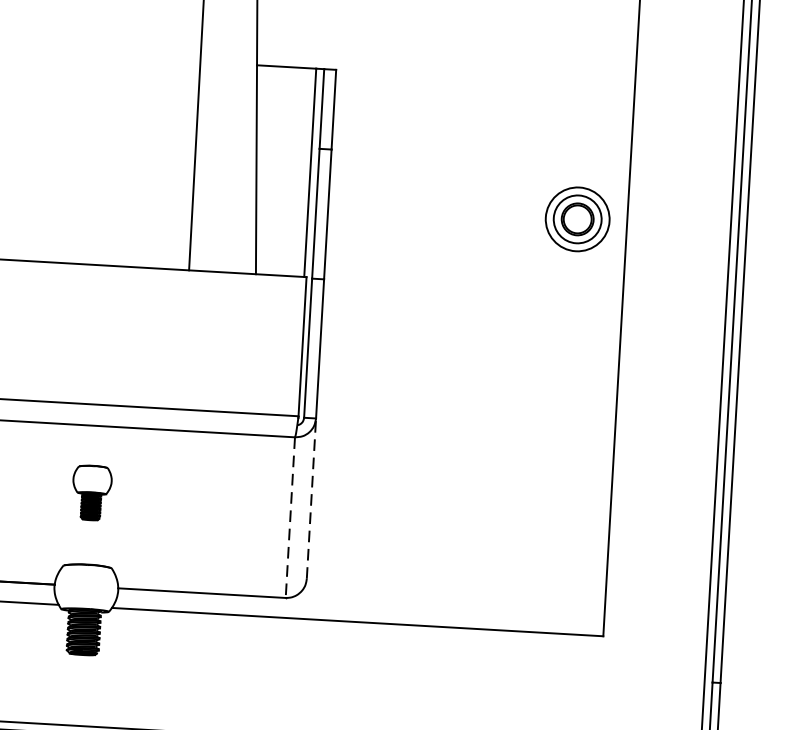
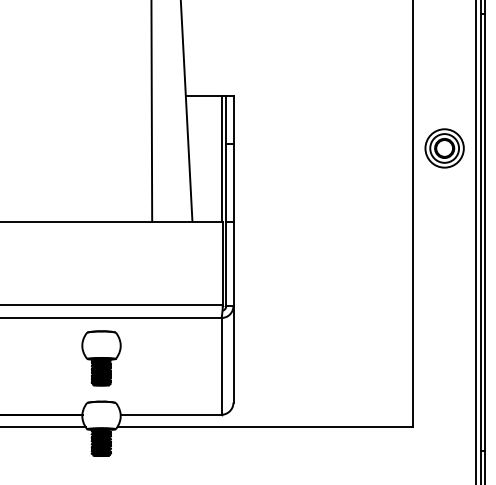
part: (577, 219) -> (444, 148), moved
part: (91, 493) -> (101, 358), size x1.67
line: (311, 497) -> (233, 353), dashed -> solid
line: (290, 517) -> (221, 366), dashed -> solid

